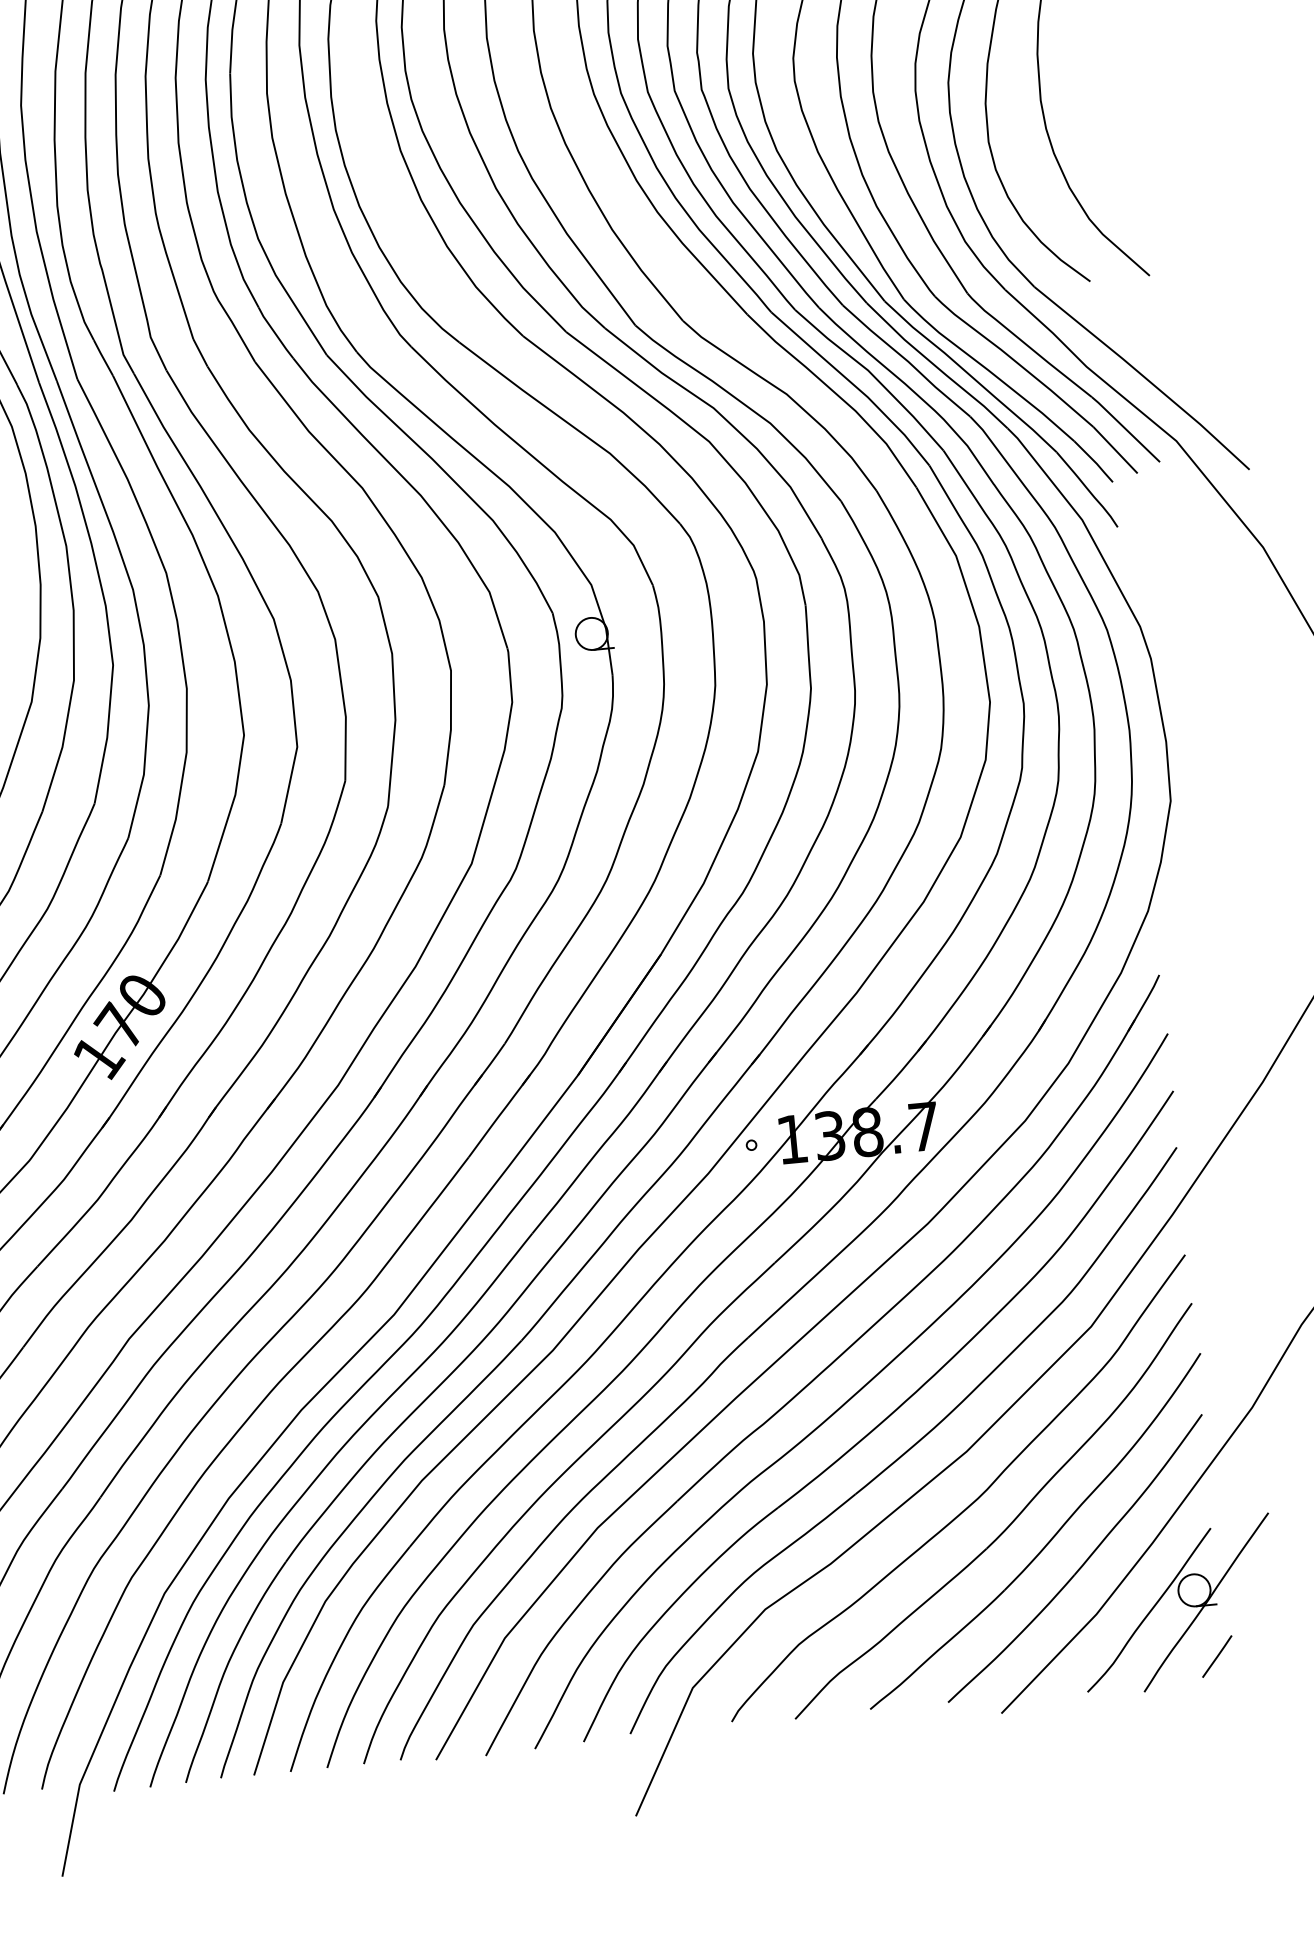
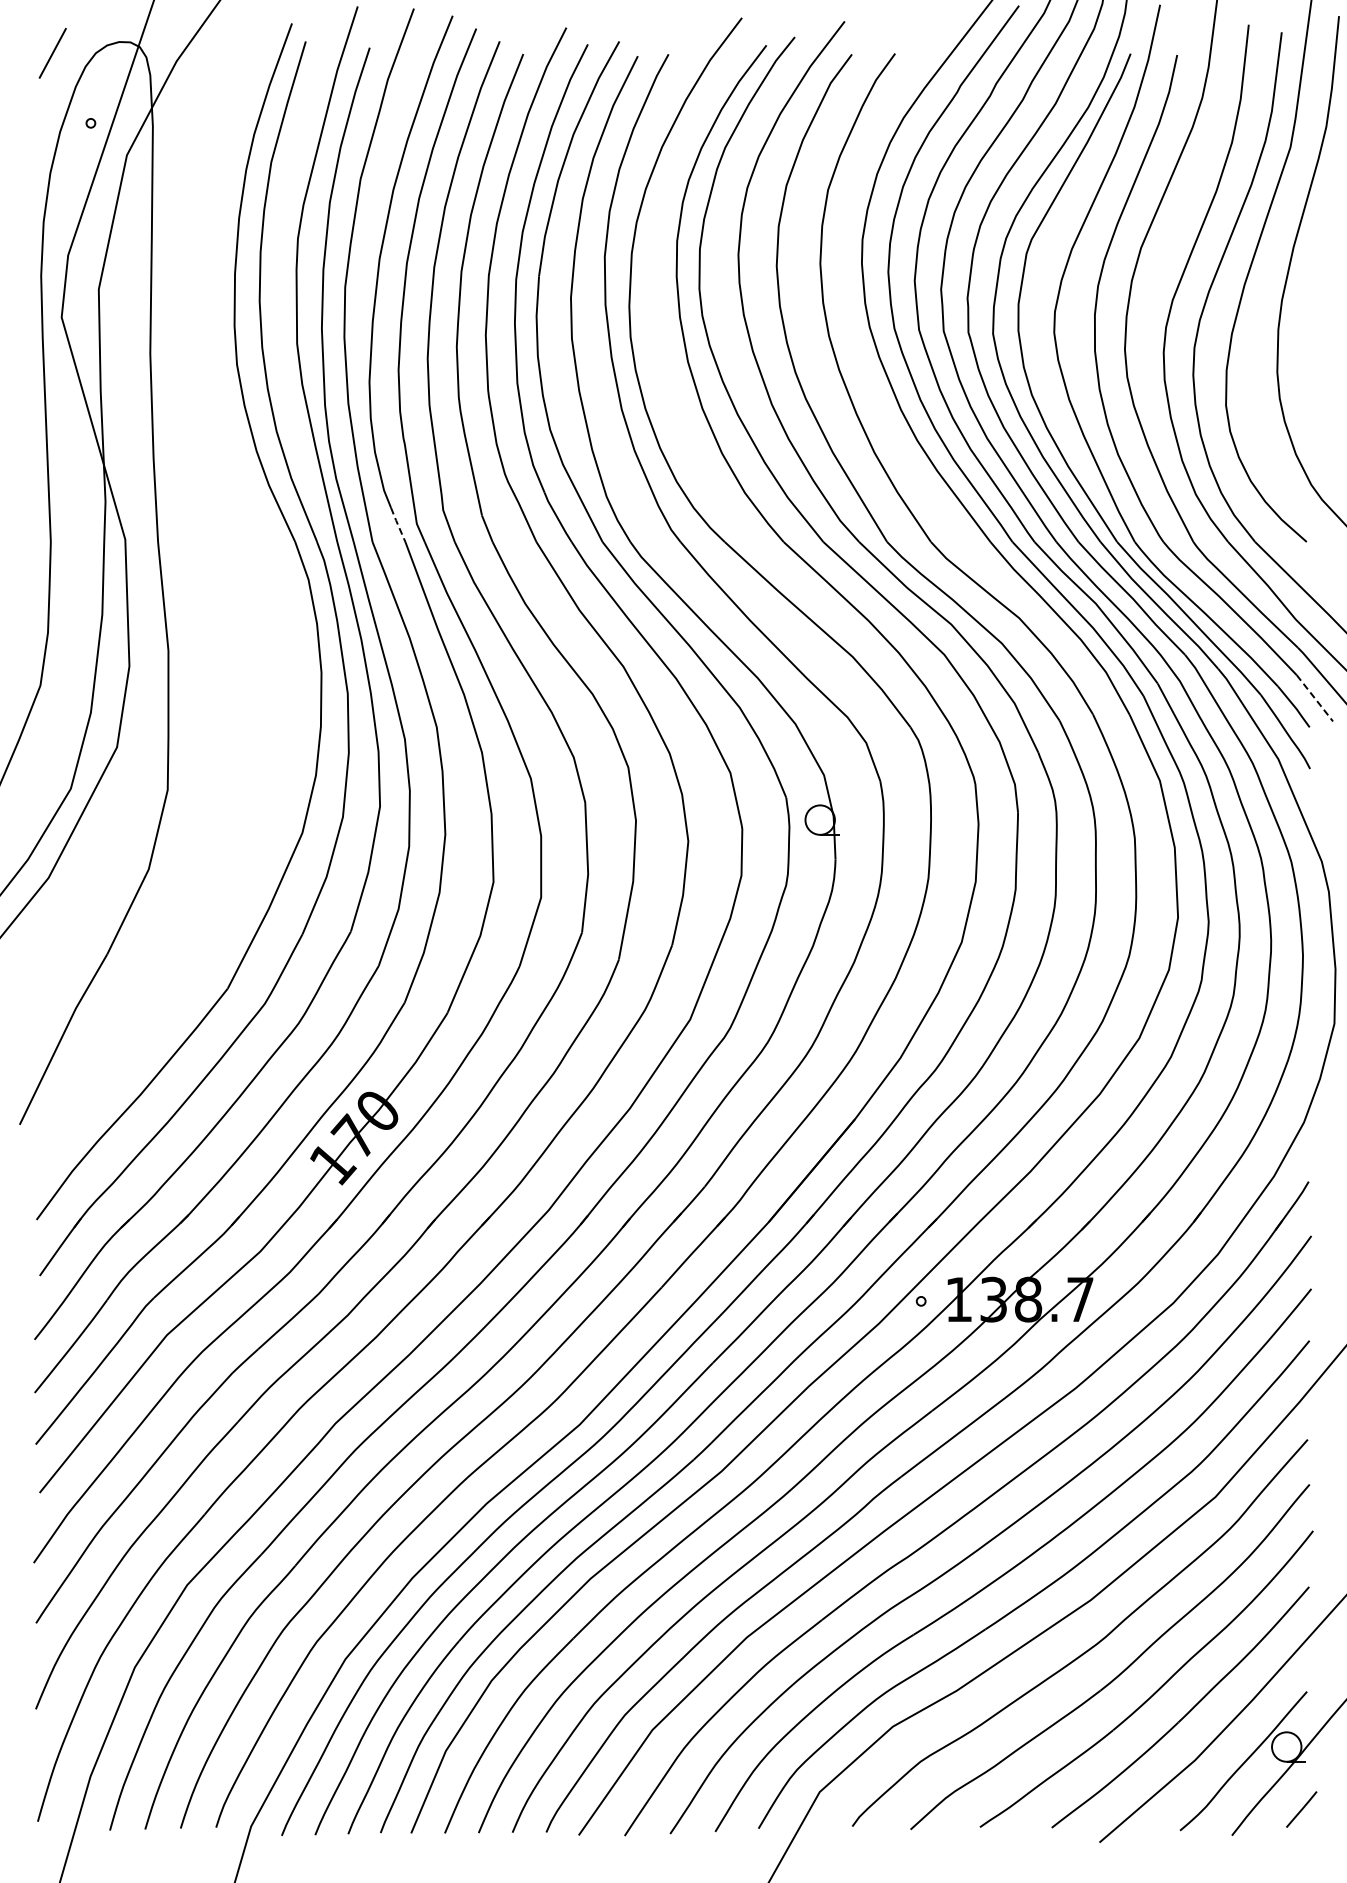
line: (103, 357) -> (398, 524), solid -> dashed
line: (1116, 450) -> (1315, 698), solid -> dashed

